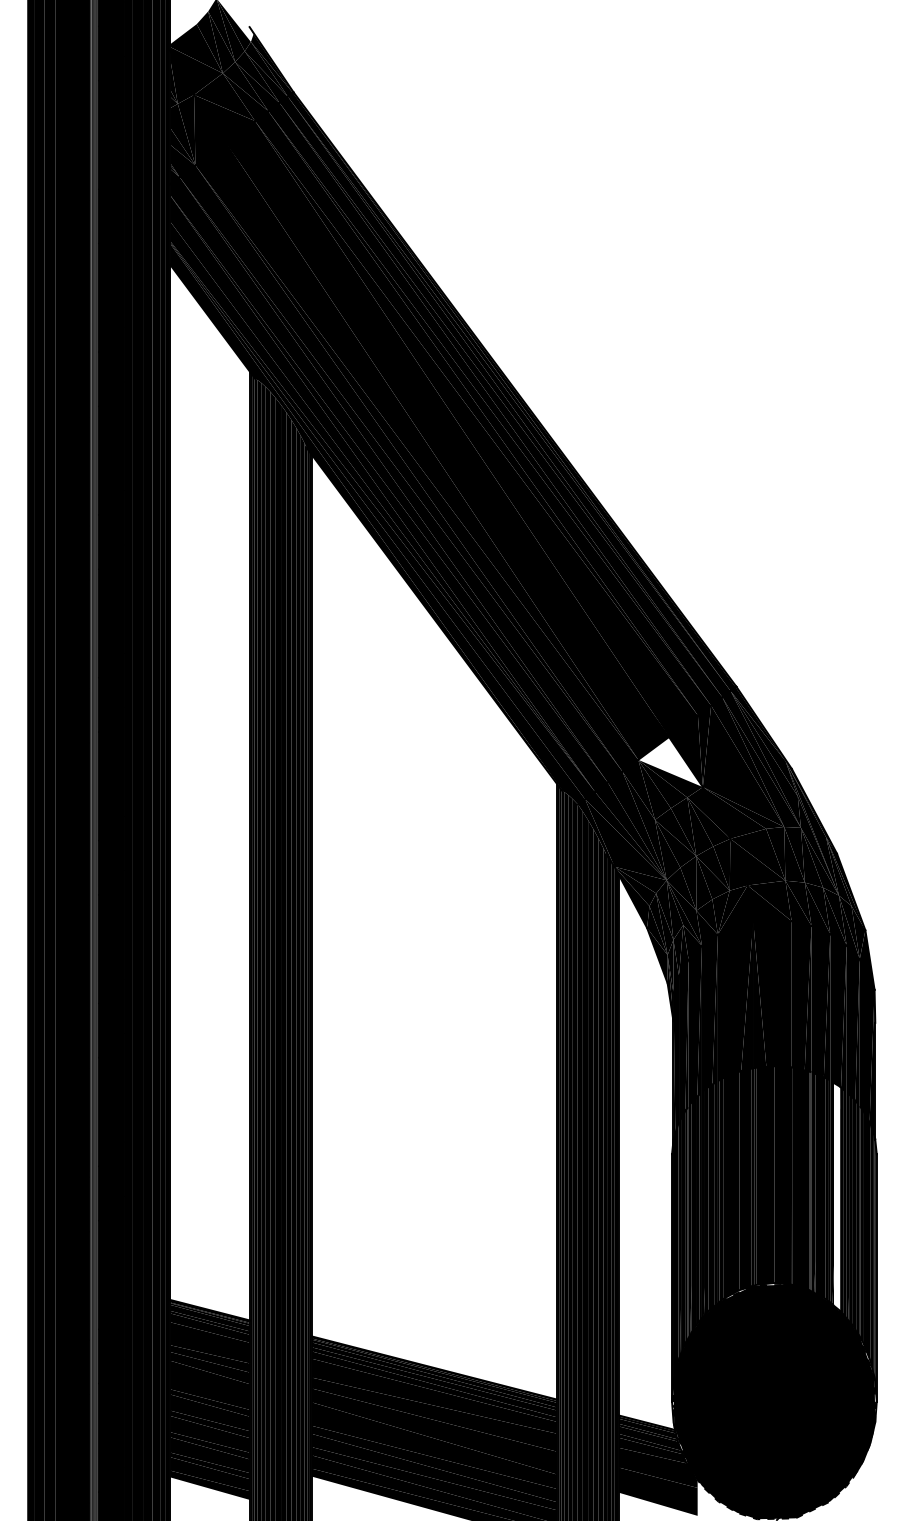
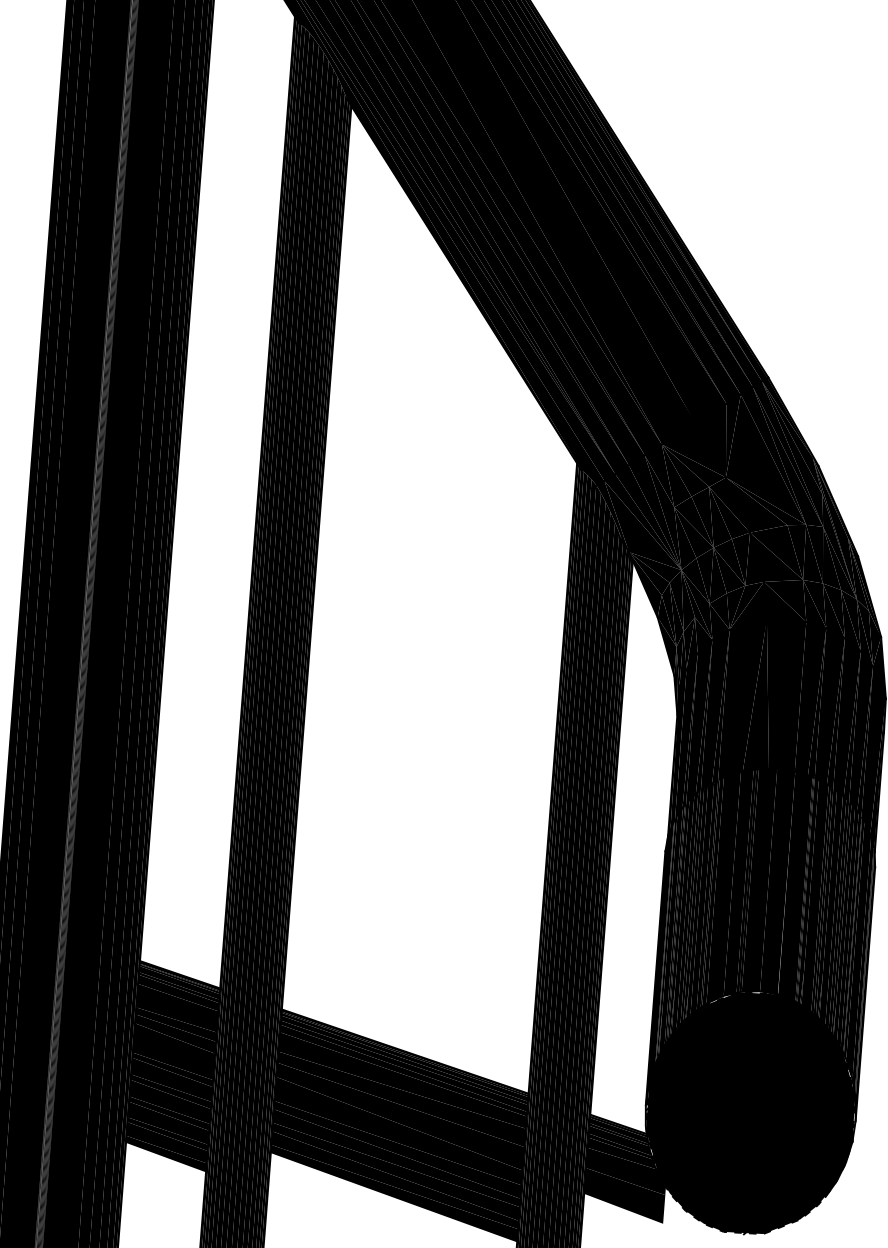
fill: (670, 761) -> (694, 448), added
fill: (836, 1196) -> (830, 907), added

